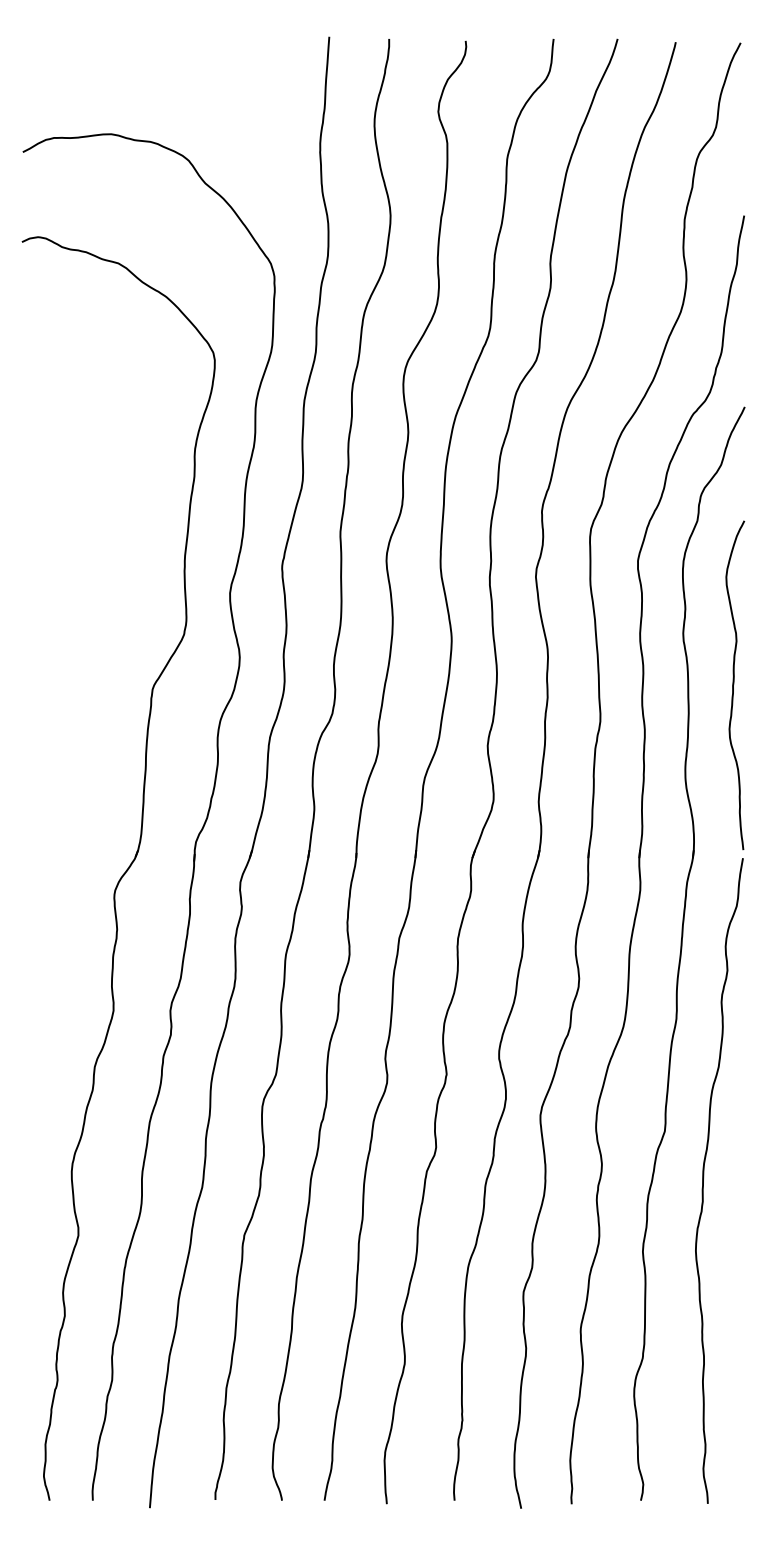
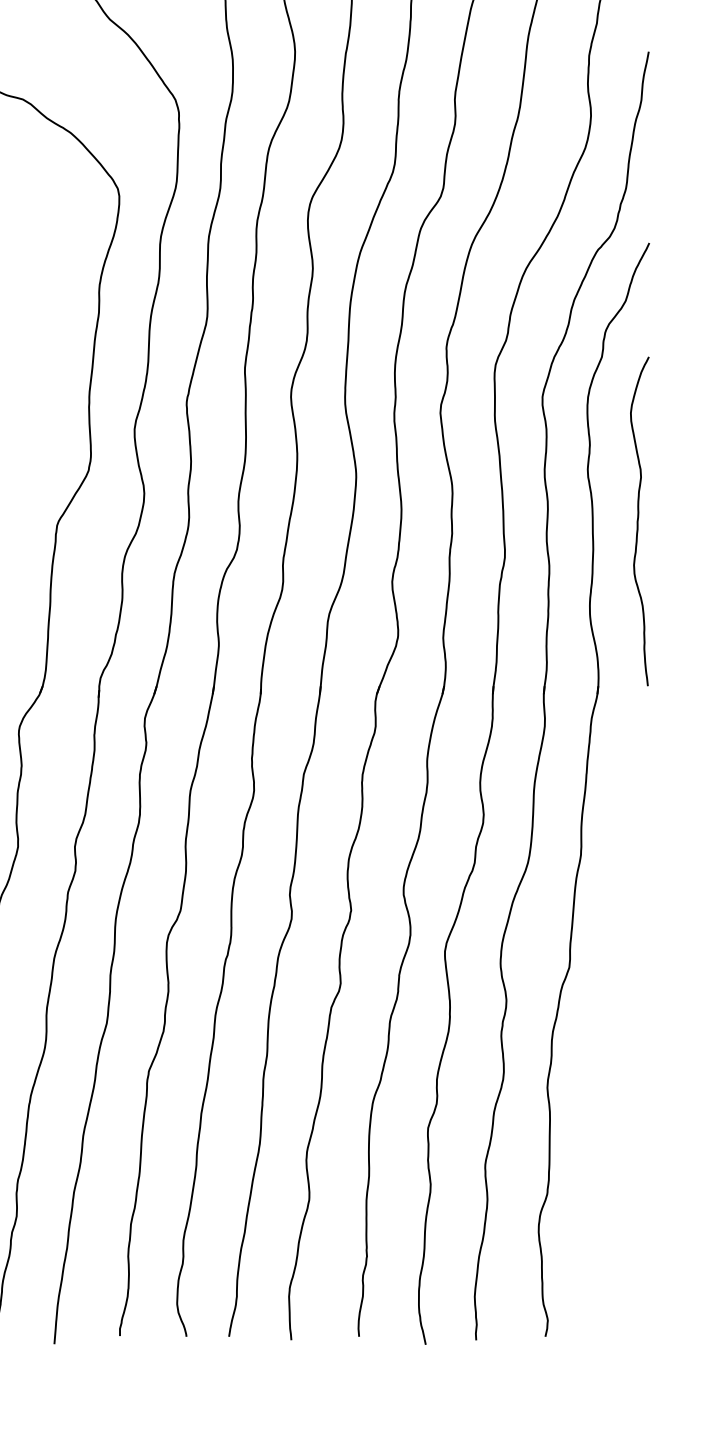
curve: (704, 1177) -> (609, 1013), removed

